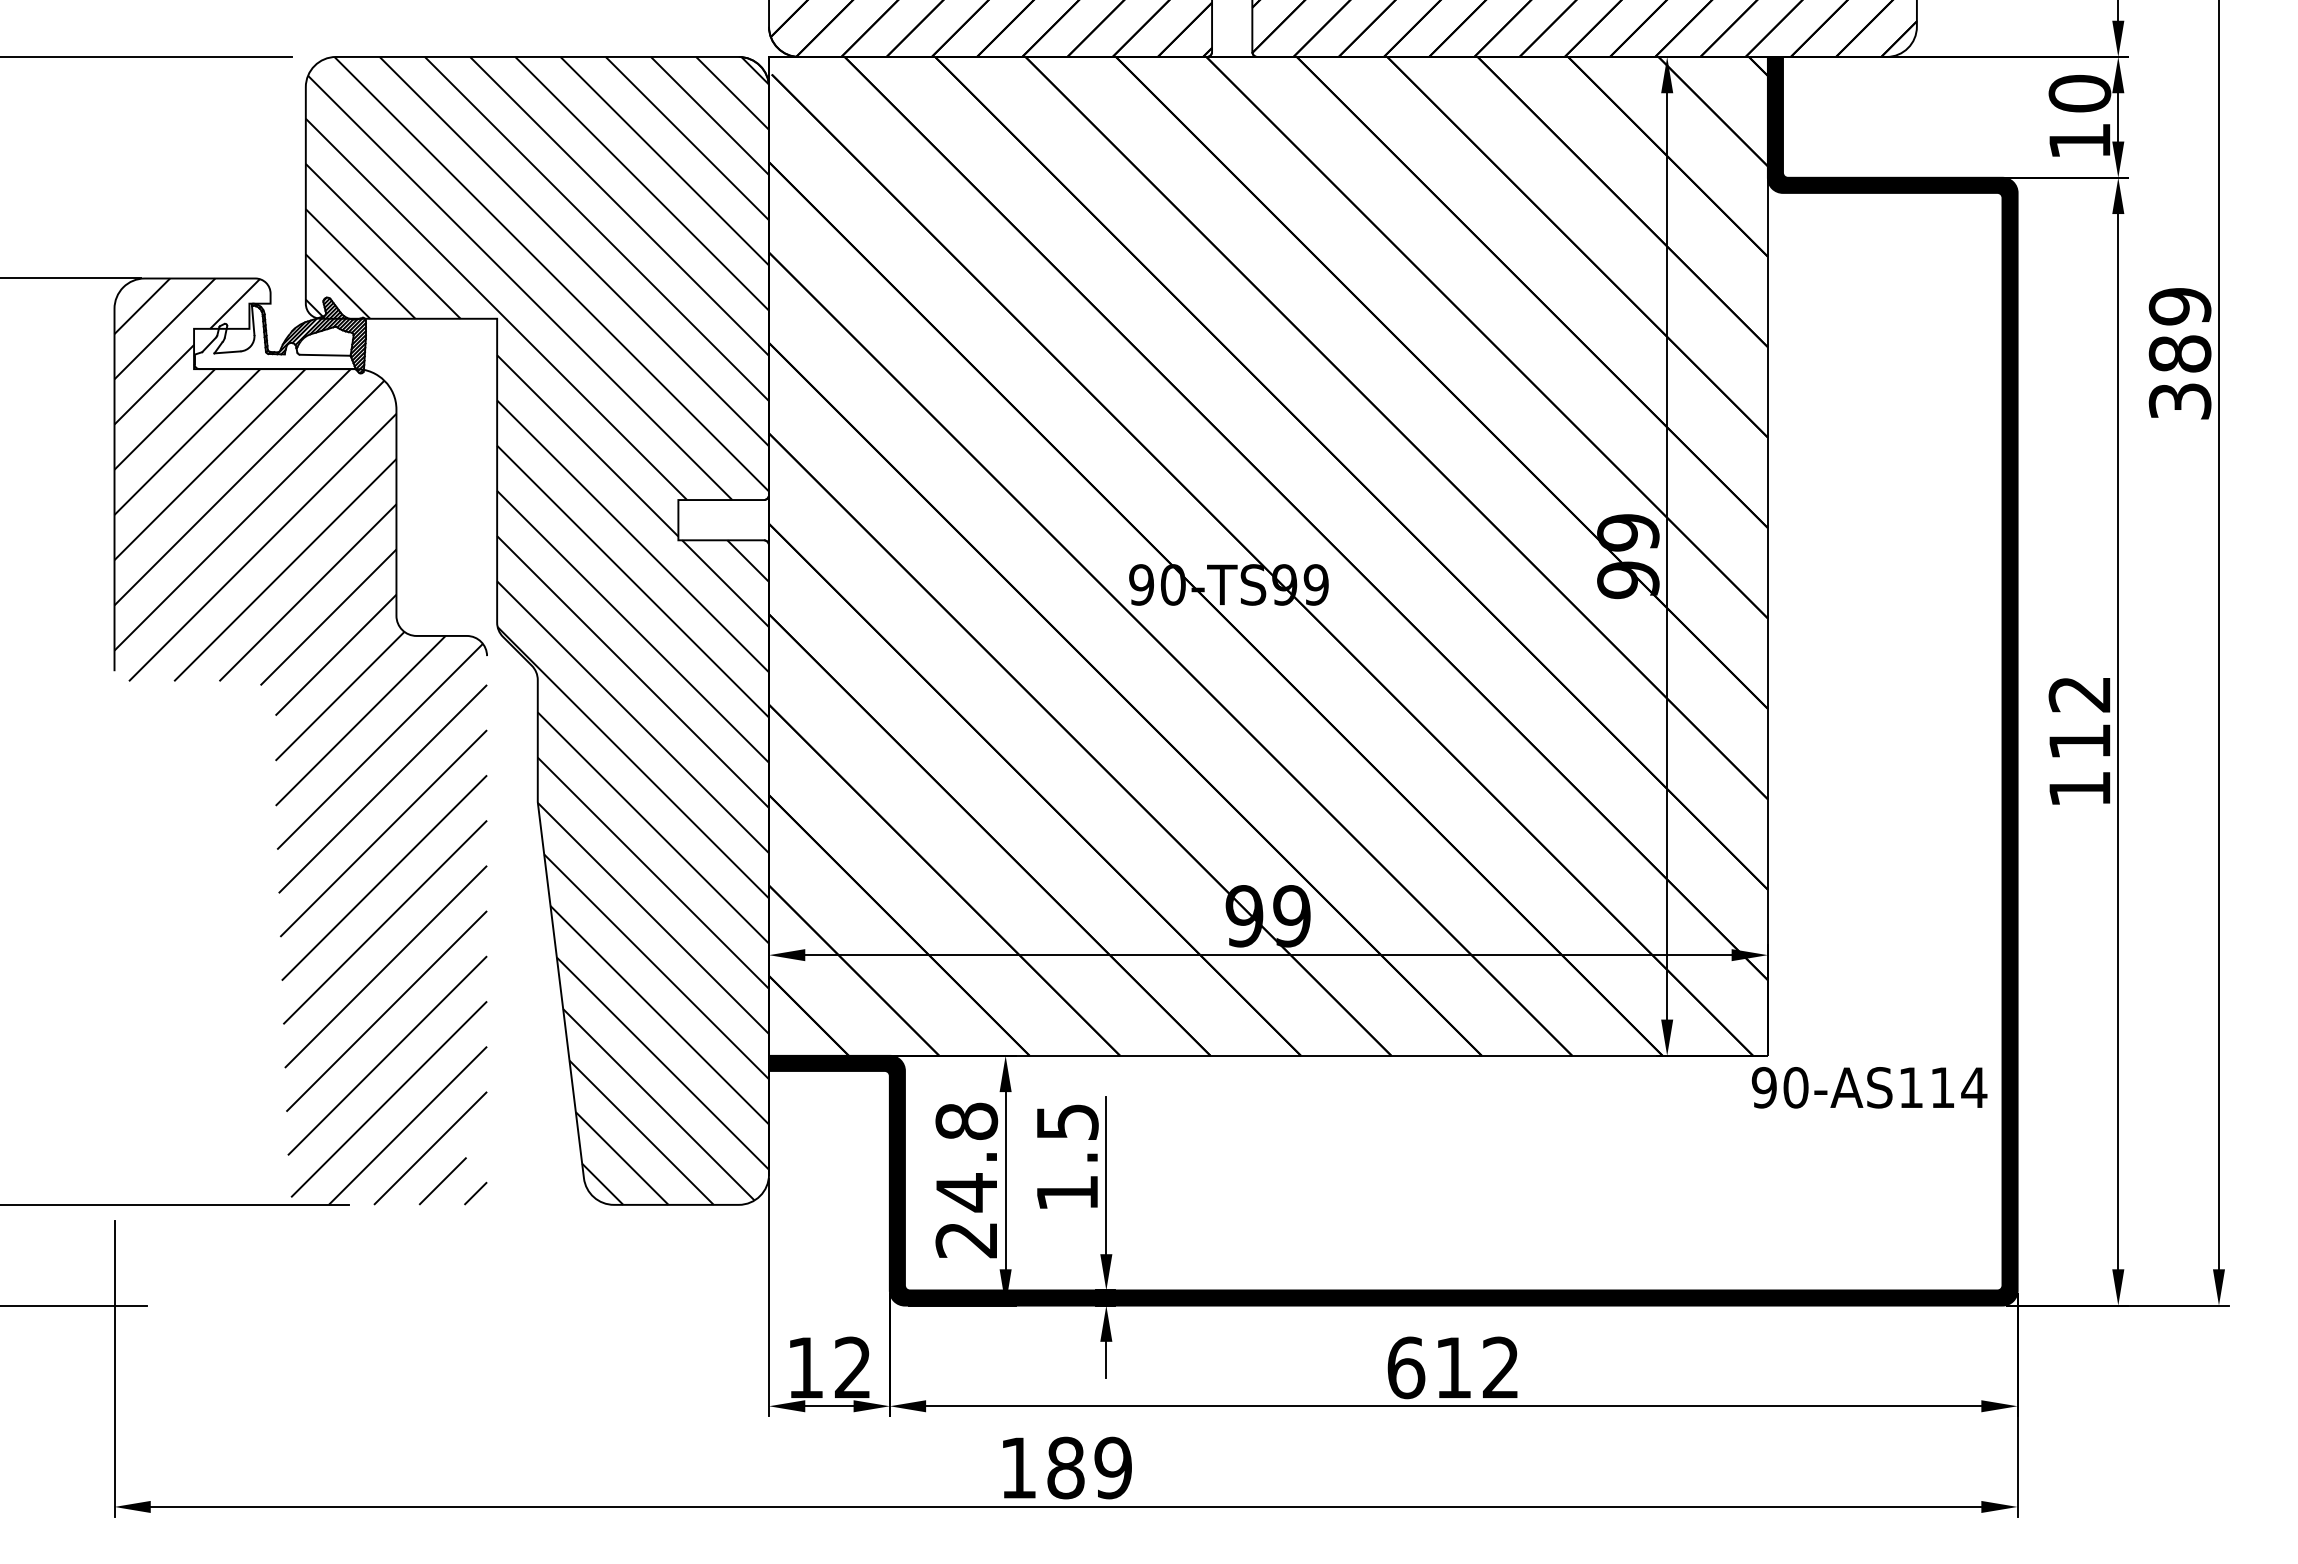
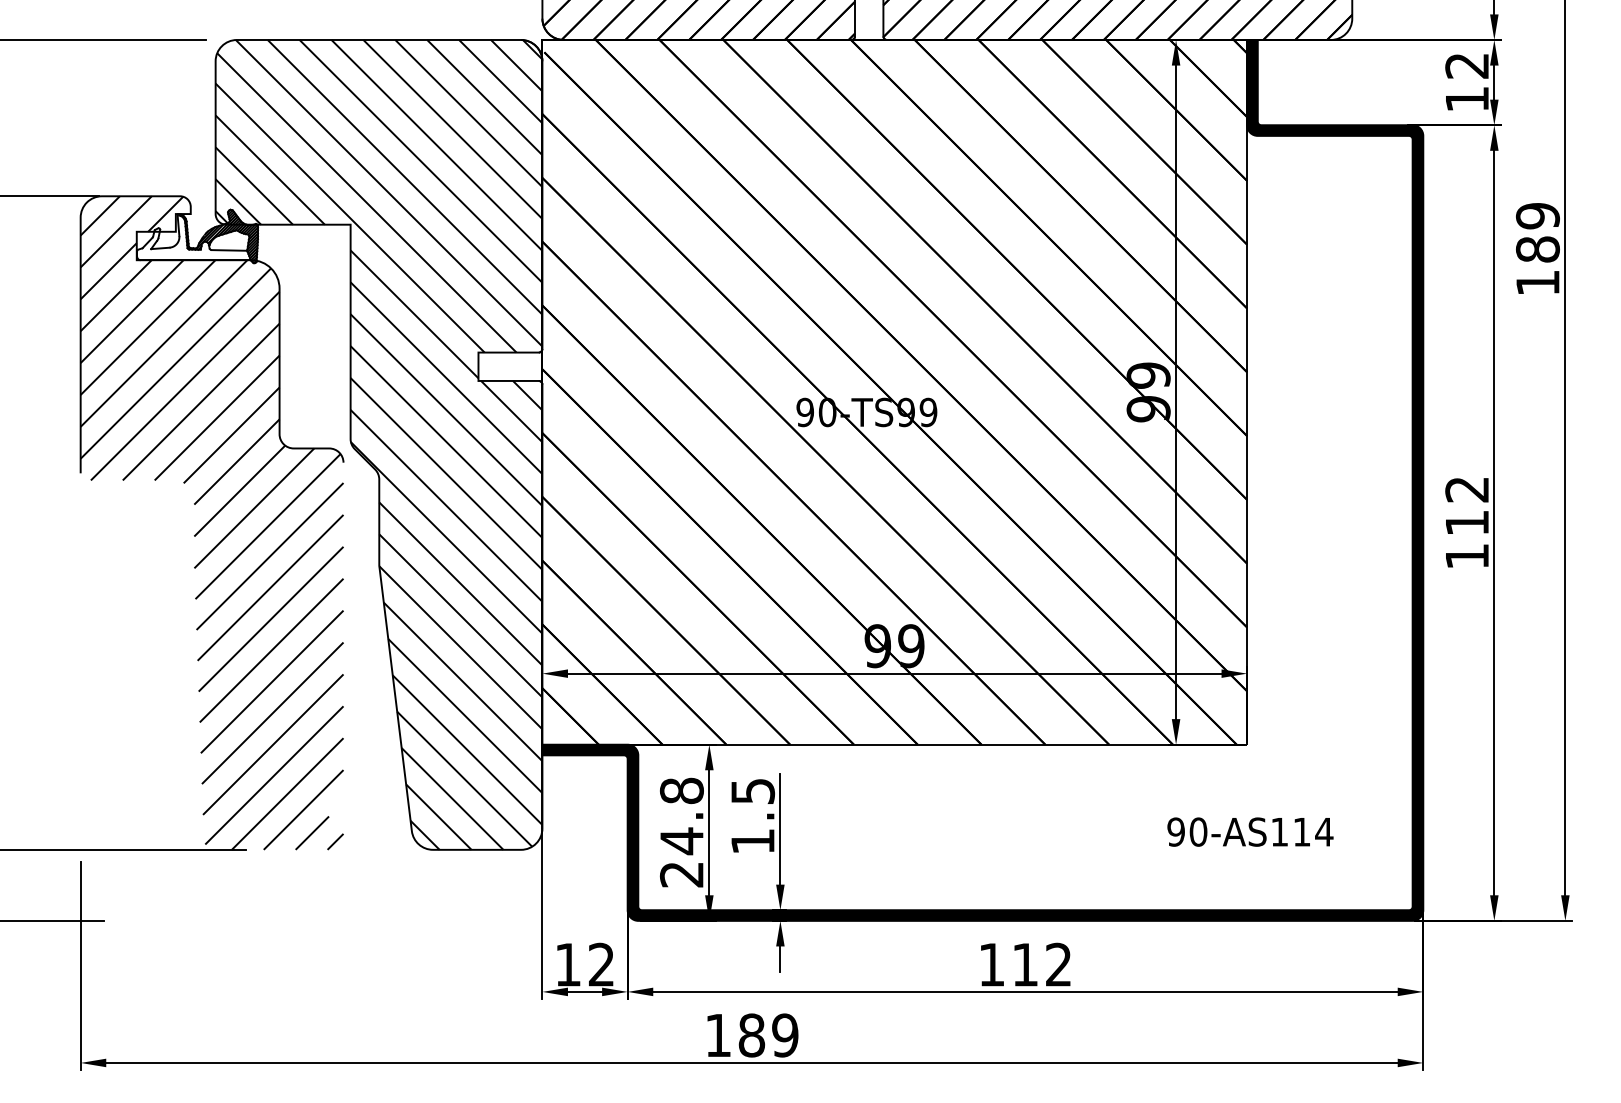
text: (2079, 93) -> (1466, 65), 10 -> 12
text: (2179, 401) -> (1537, 283), 389 -> 189
text: (1869, 1087) -> (1250, 831), moved
text: (1406, 1367) -> (992, 964), 612 -> 112

